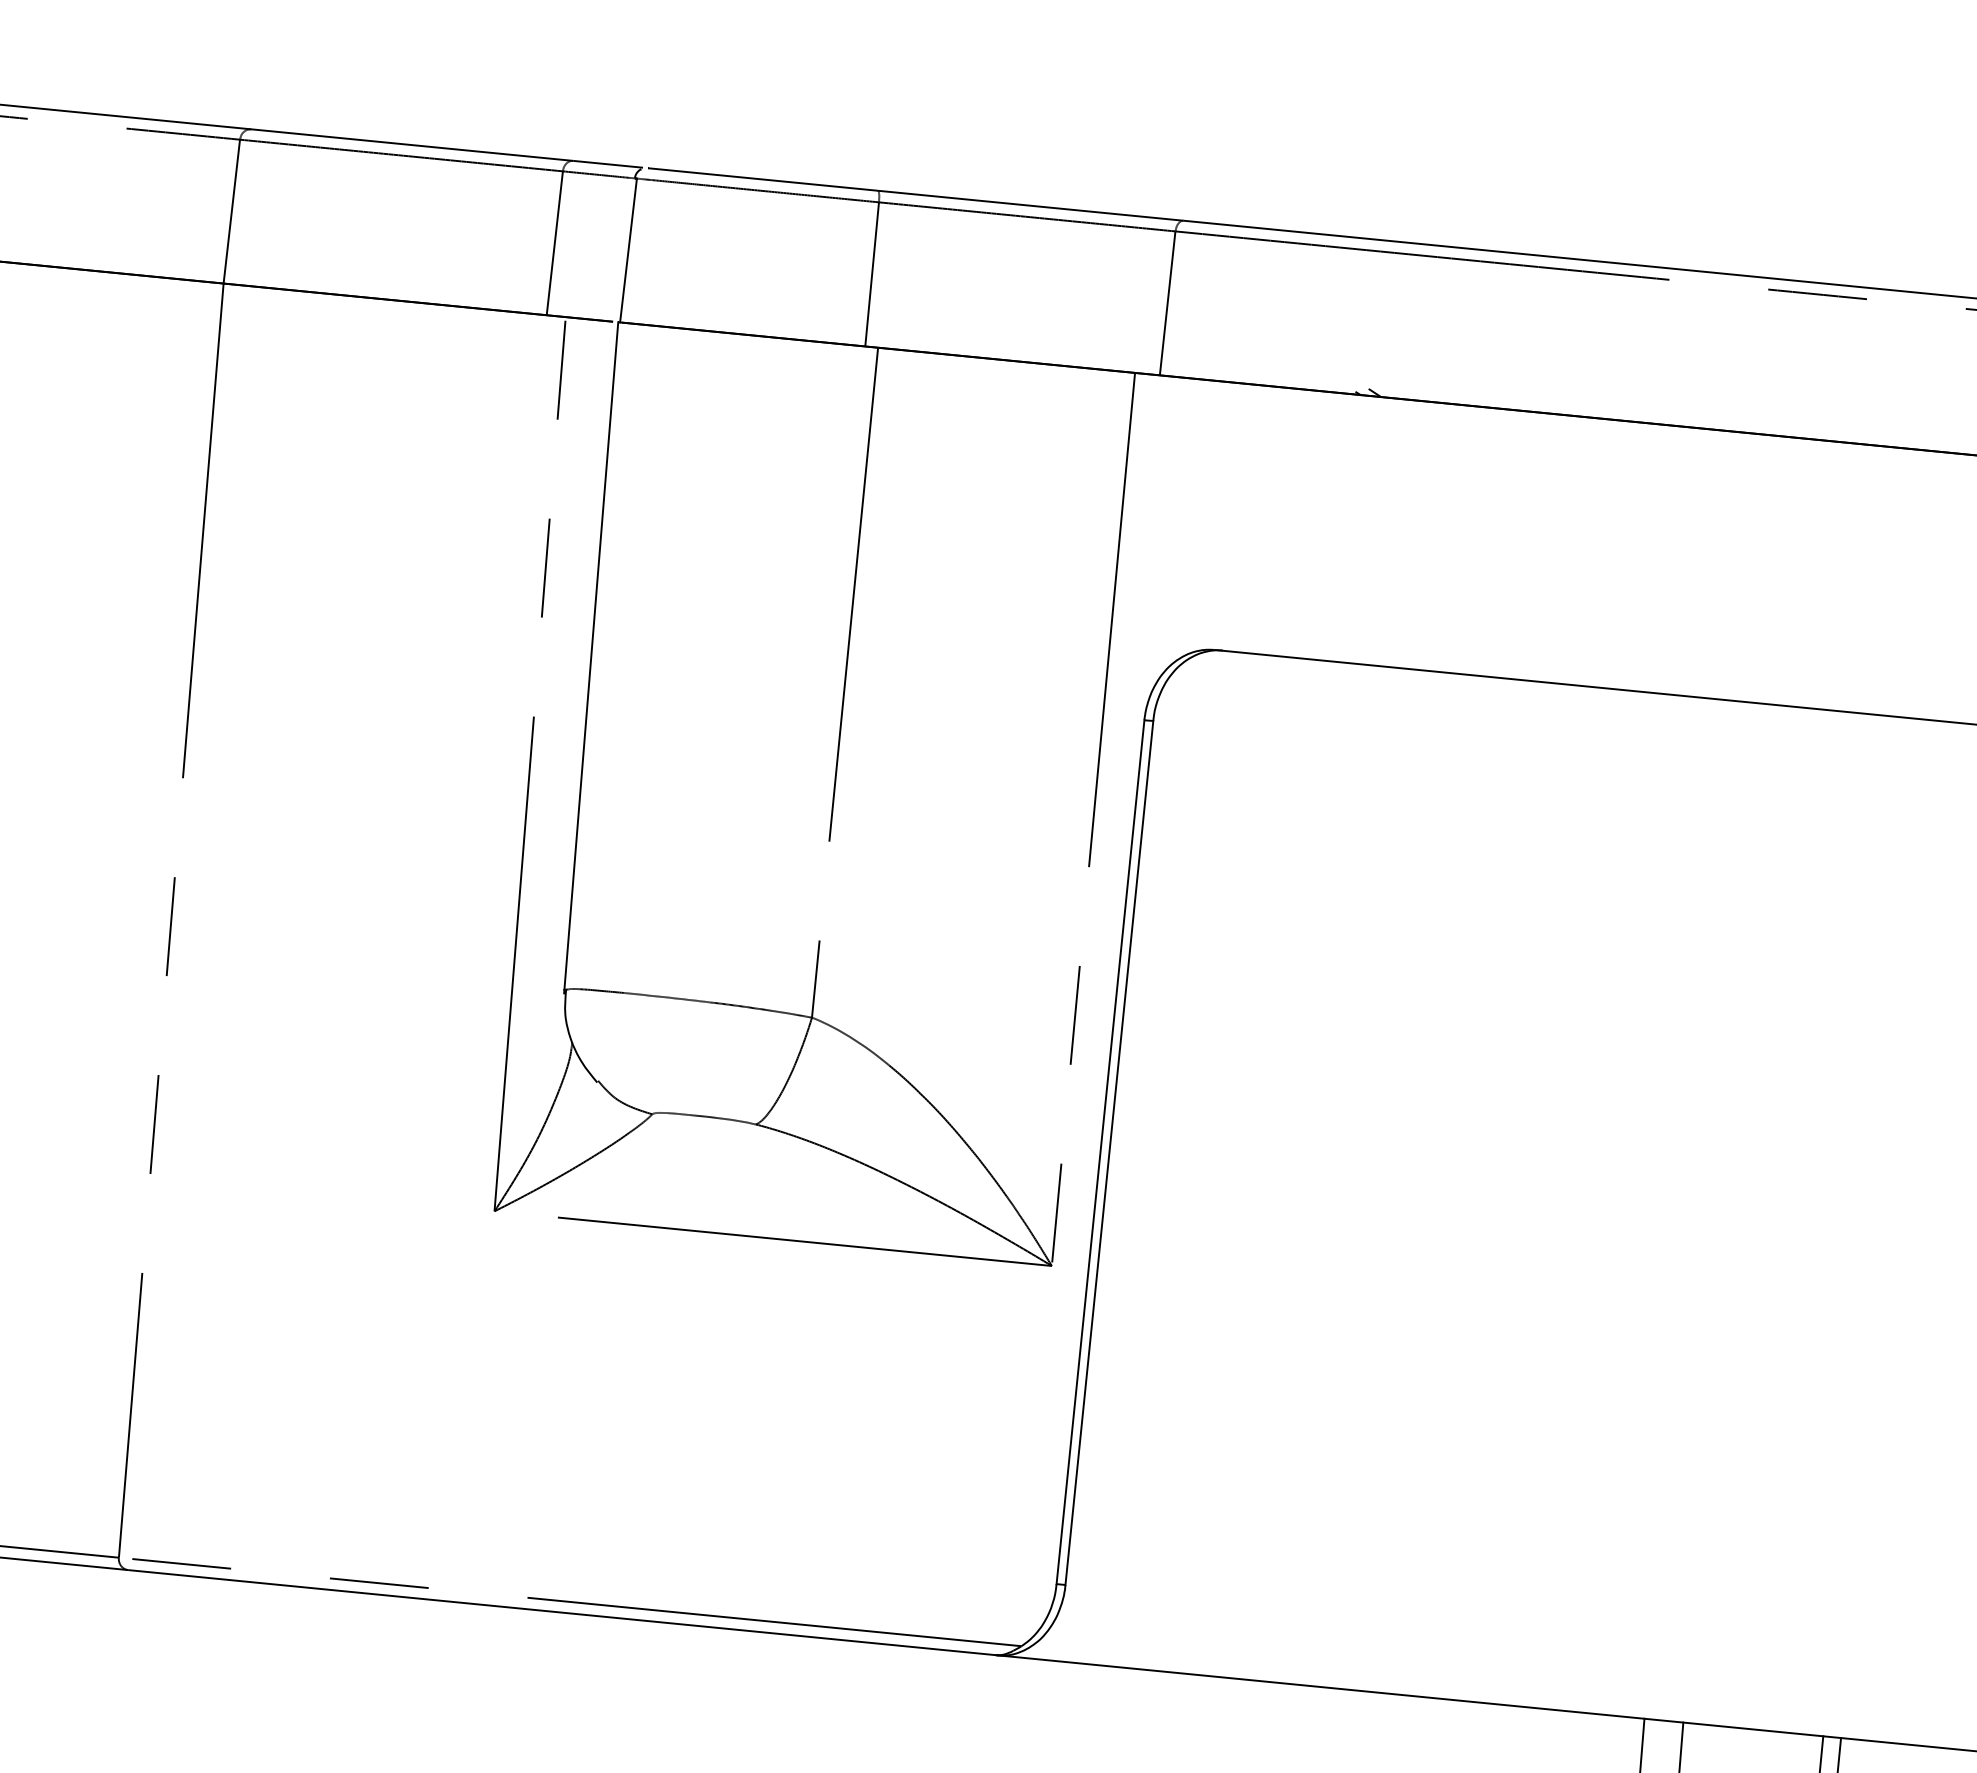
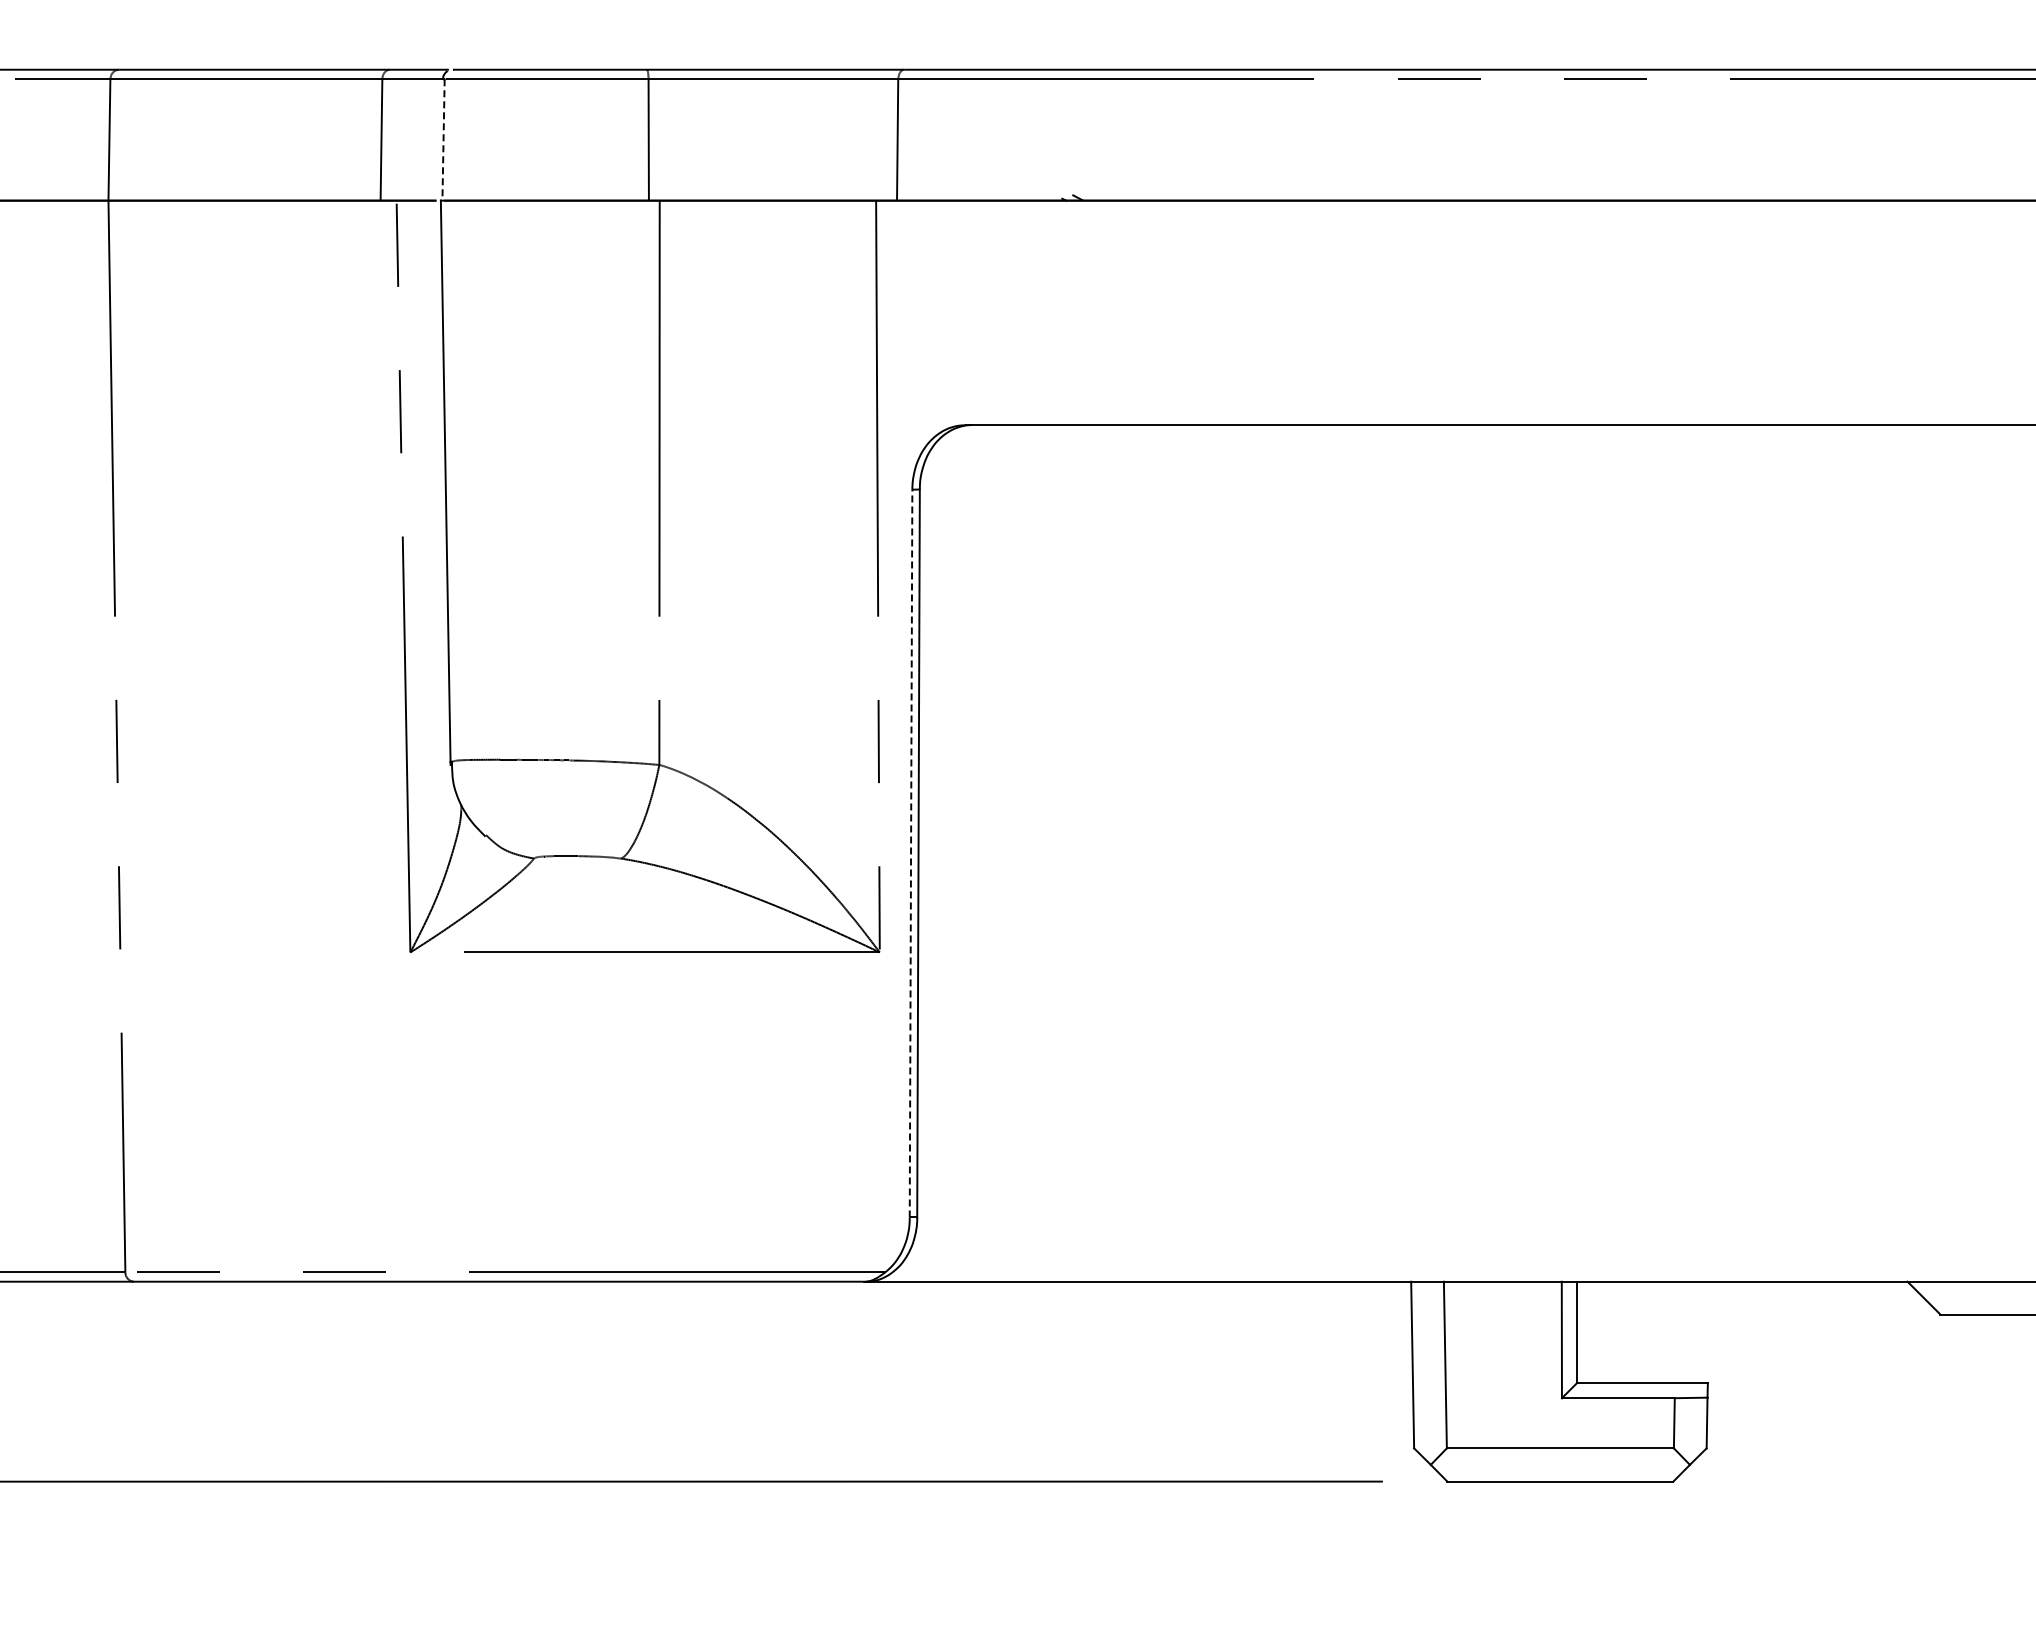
line: (628, 249) -> (443, 139), solid -> dashed
line: (1101, 1152) -> (911, 853), solid -> dashed

